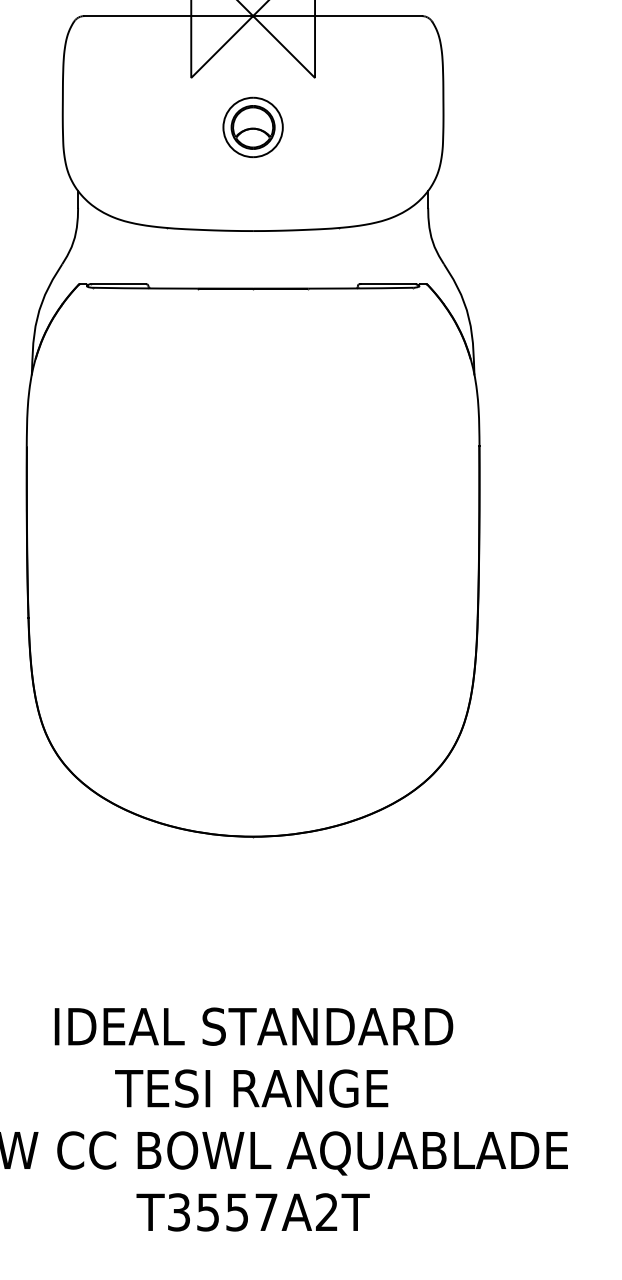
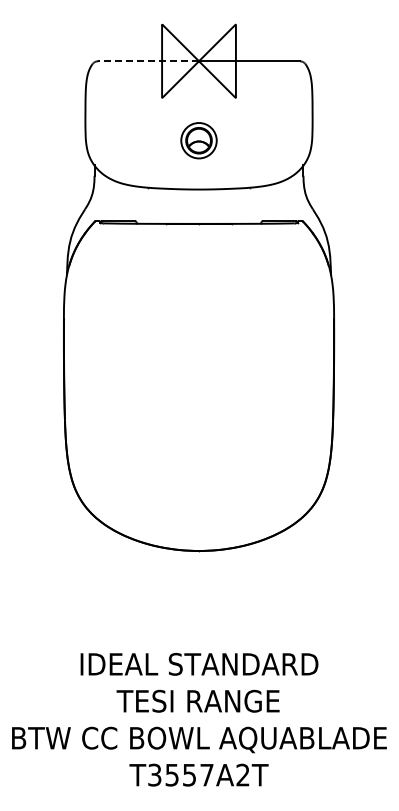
line: (168, 16) -> (148, 61), solid -> dashed
part: (252, 127) -> (198, 140), moved

